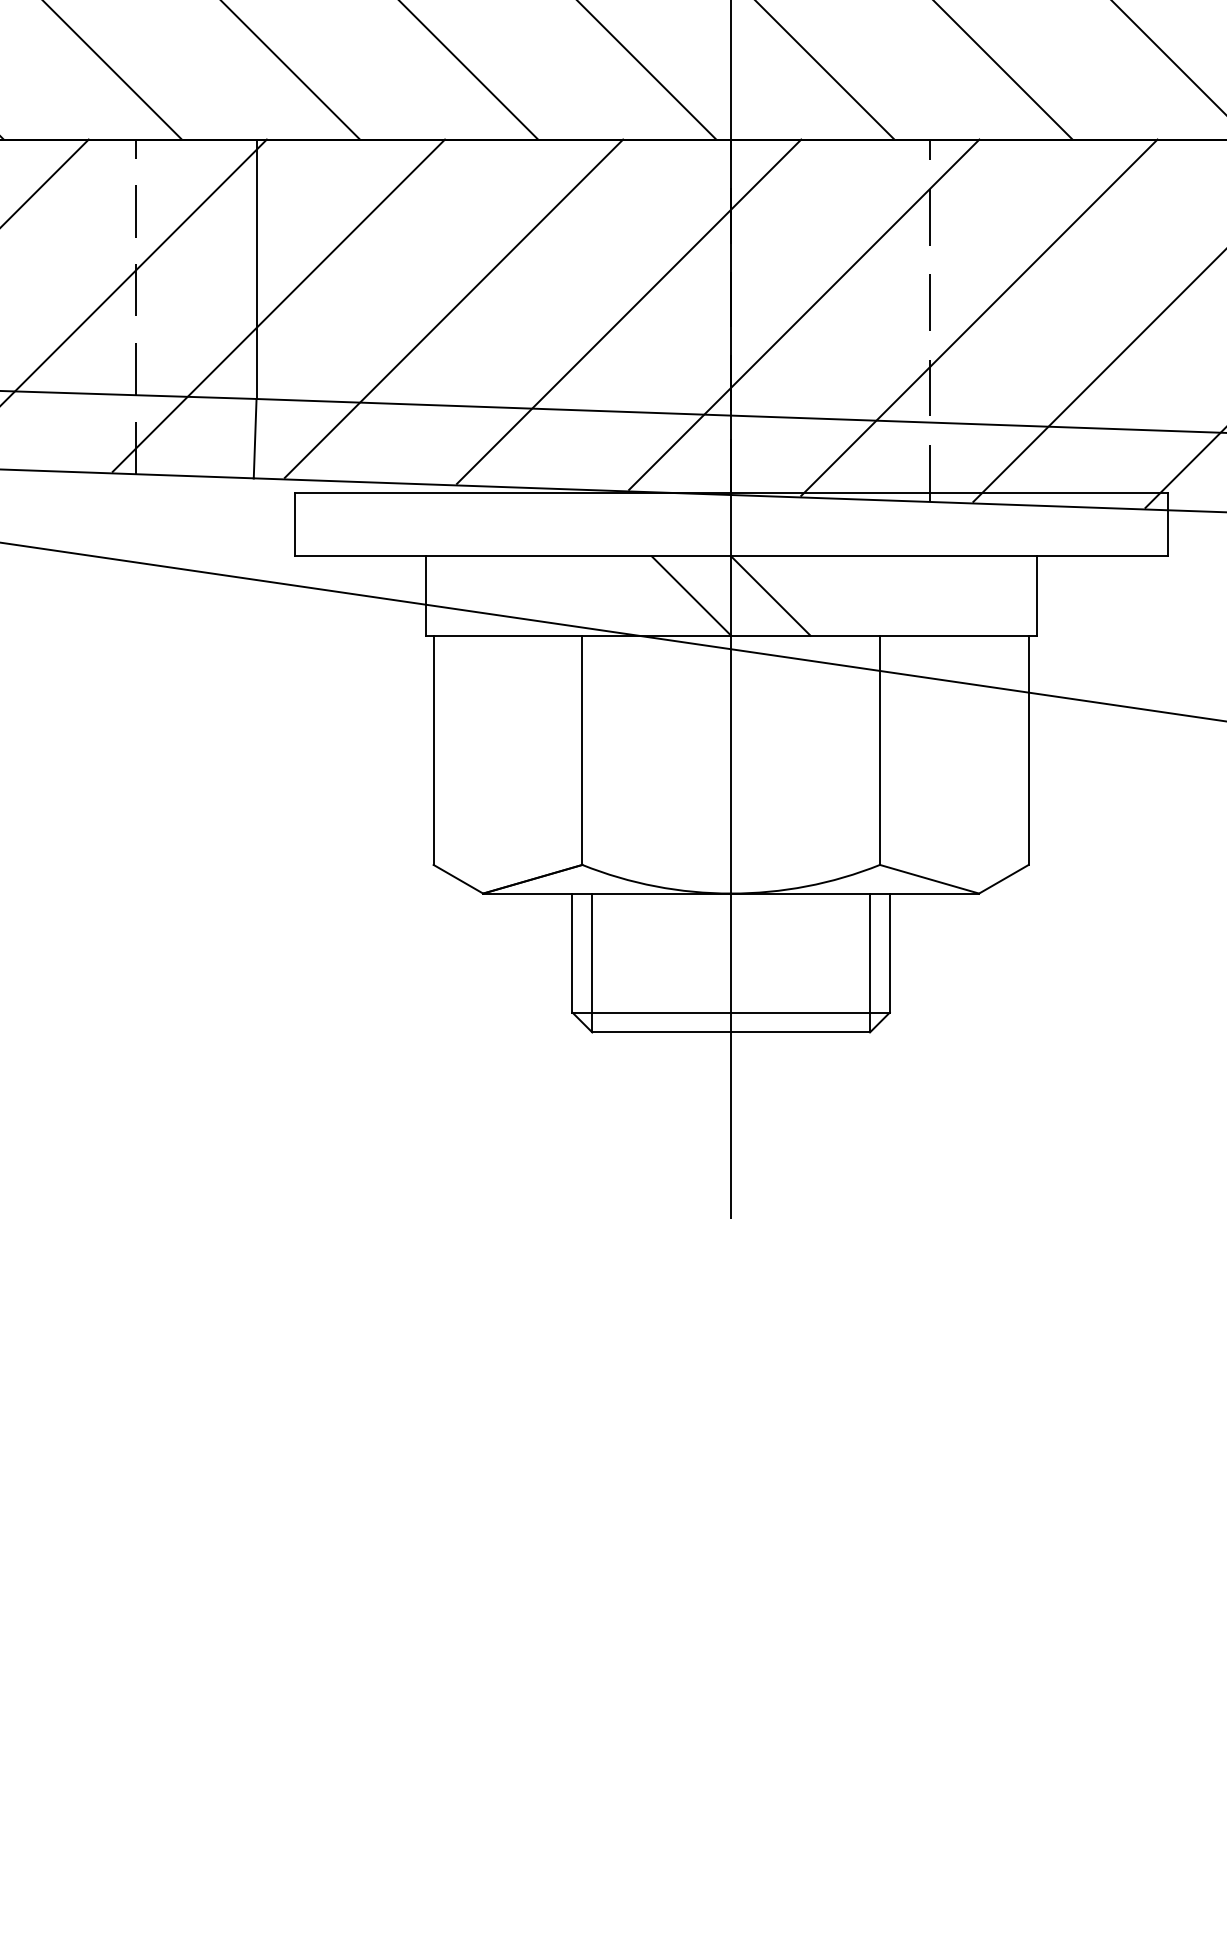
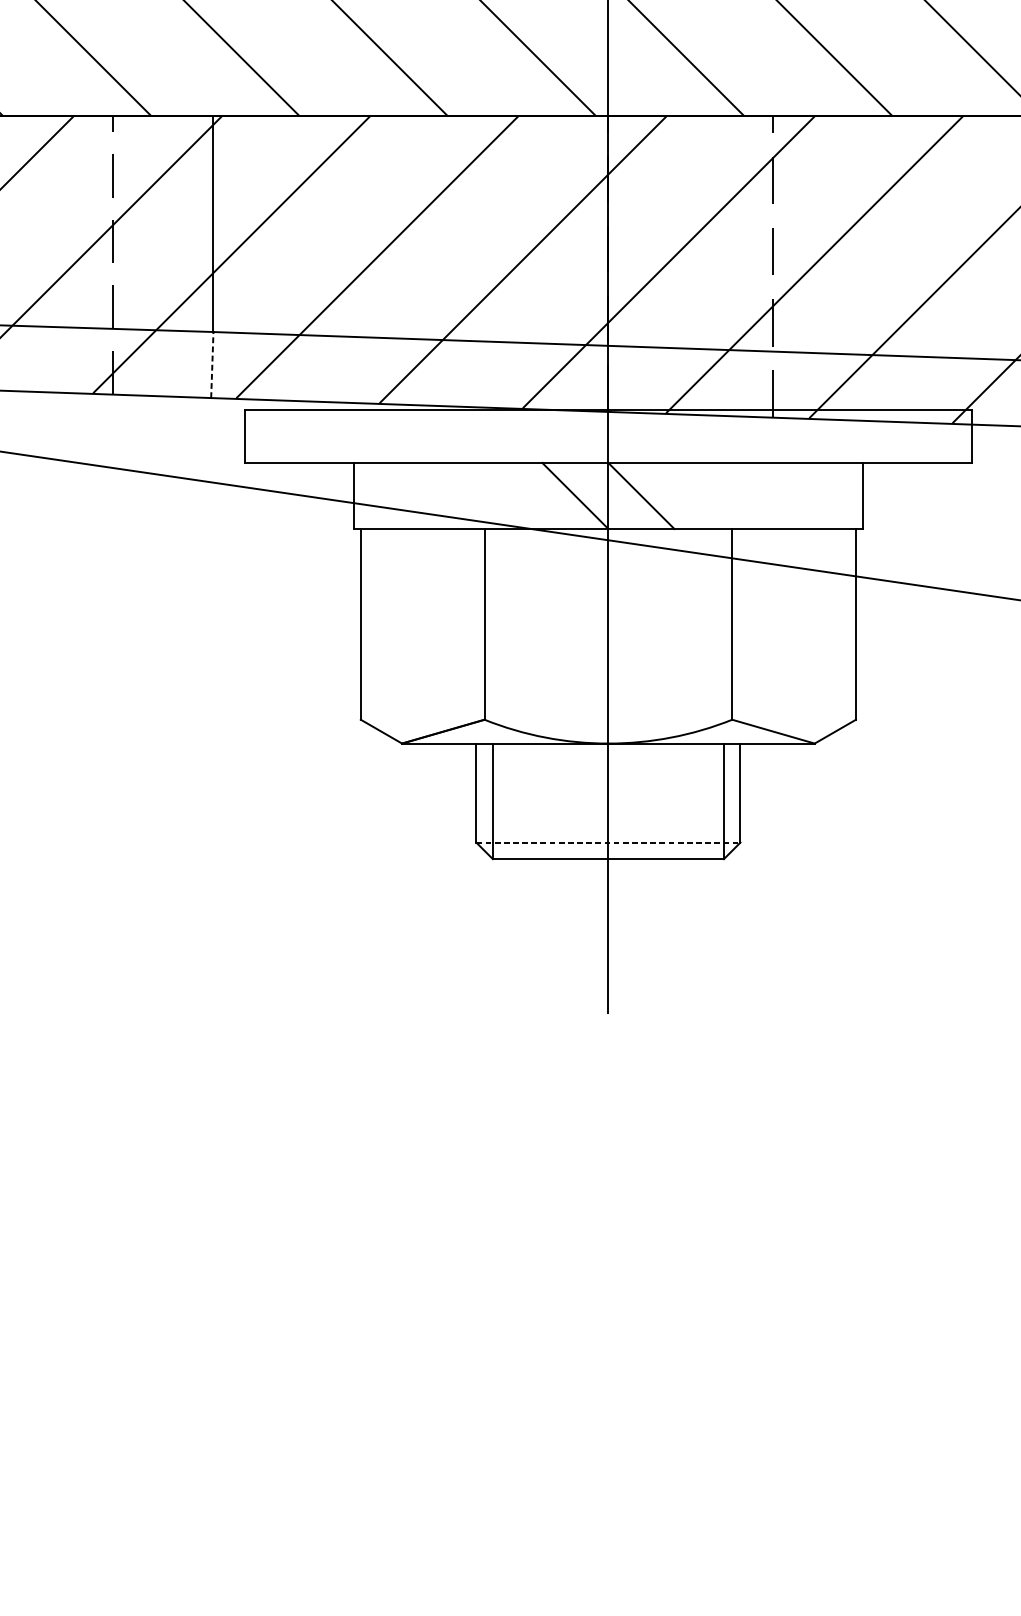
line: (255, 438) -> (212, 364), solid -> dashed
line: (731, 1012) -> (608, 842), solid -> dashed

